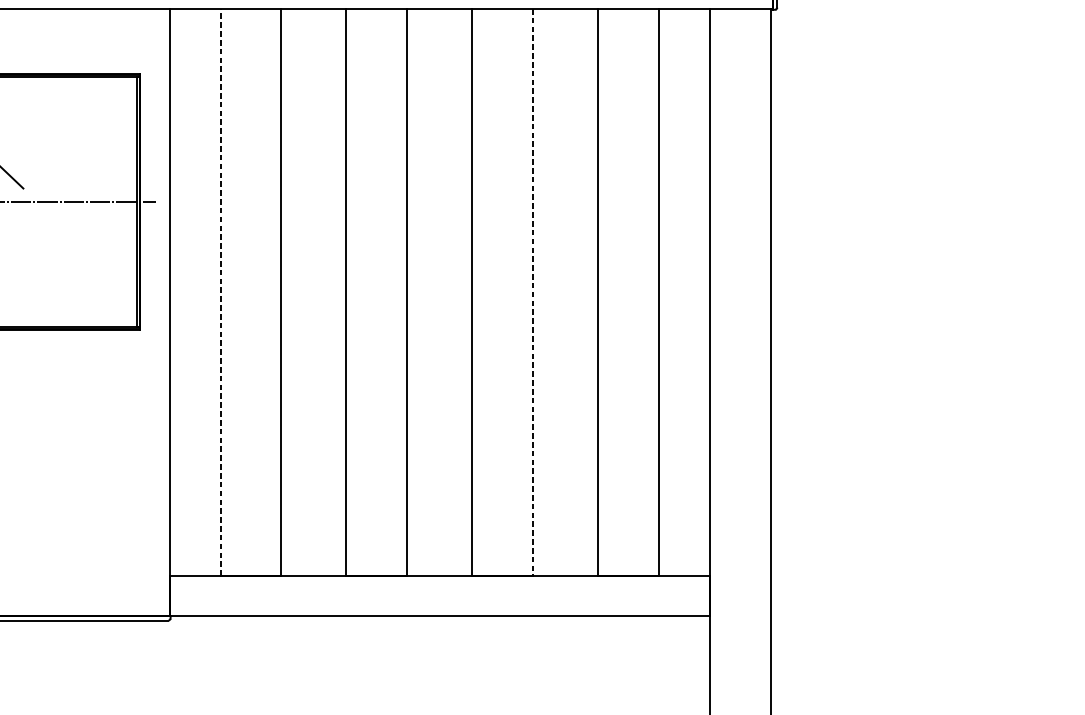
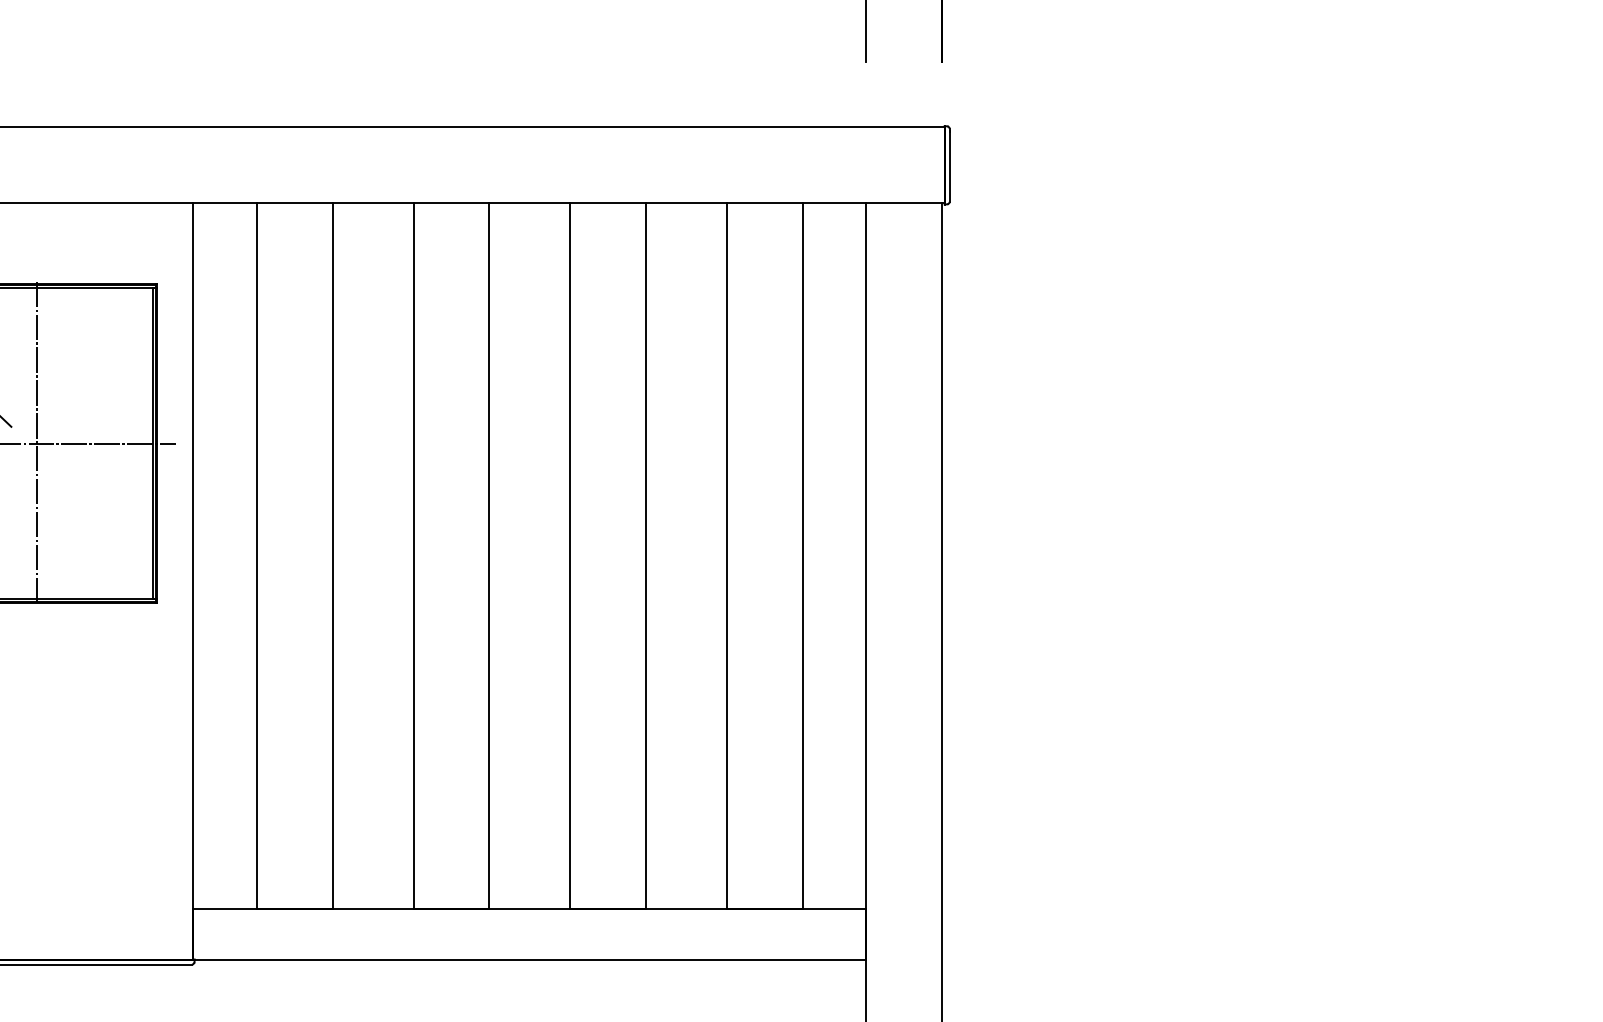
line: (43, 201) -> (36, 443), added
line: (220, 292) -> (256, 556), dashed -> solid
line: (533, 292) -> (646, 556), dashed -> solid

